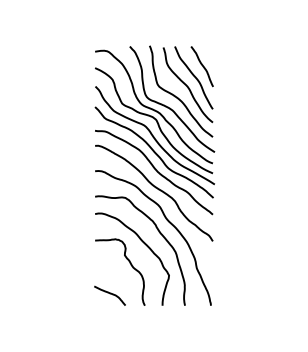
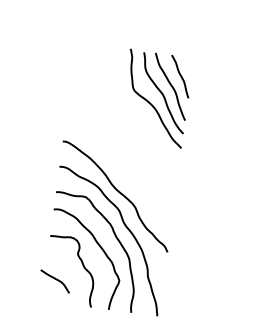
part: (154, 130) -> (124, 133), removed
curve: (109, 294) -> (54, 280), moved

